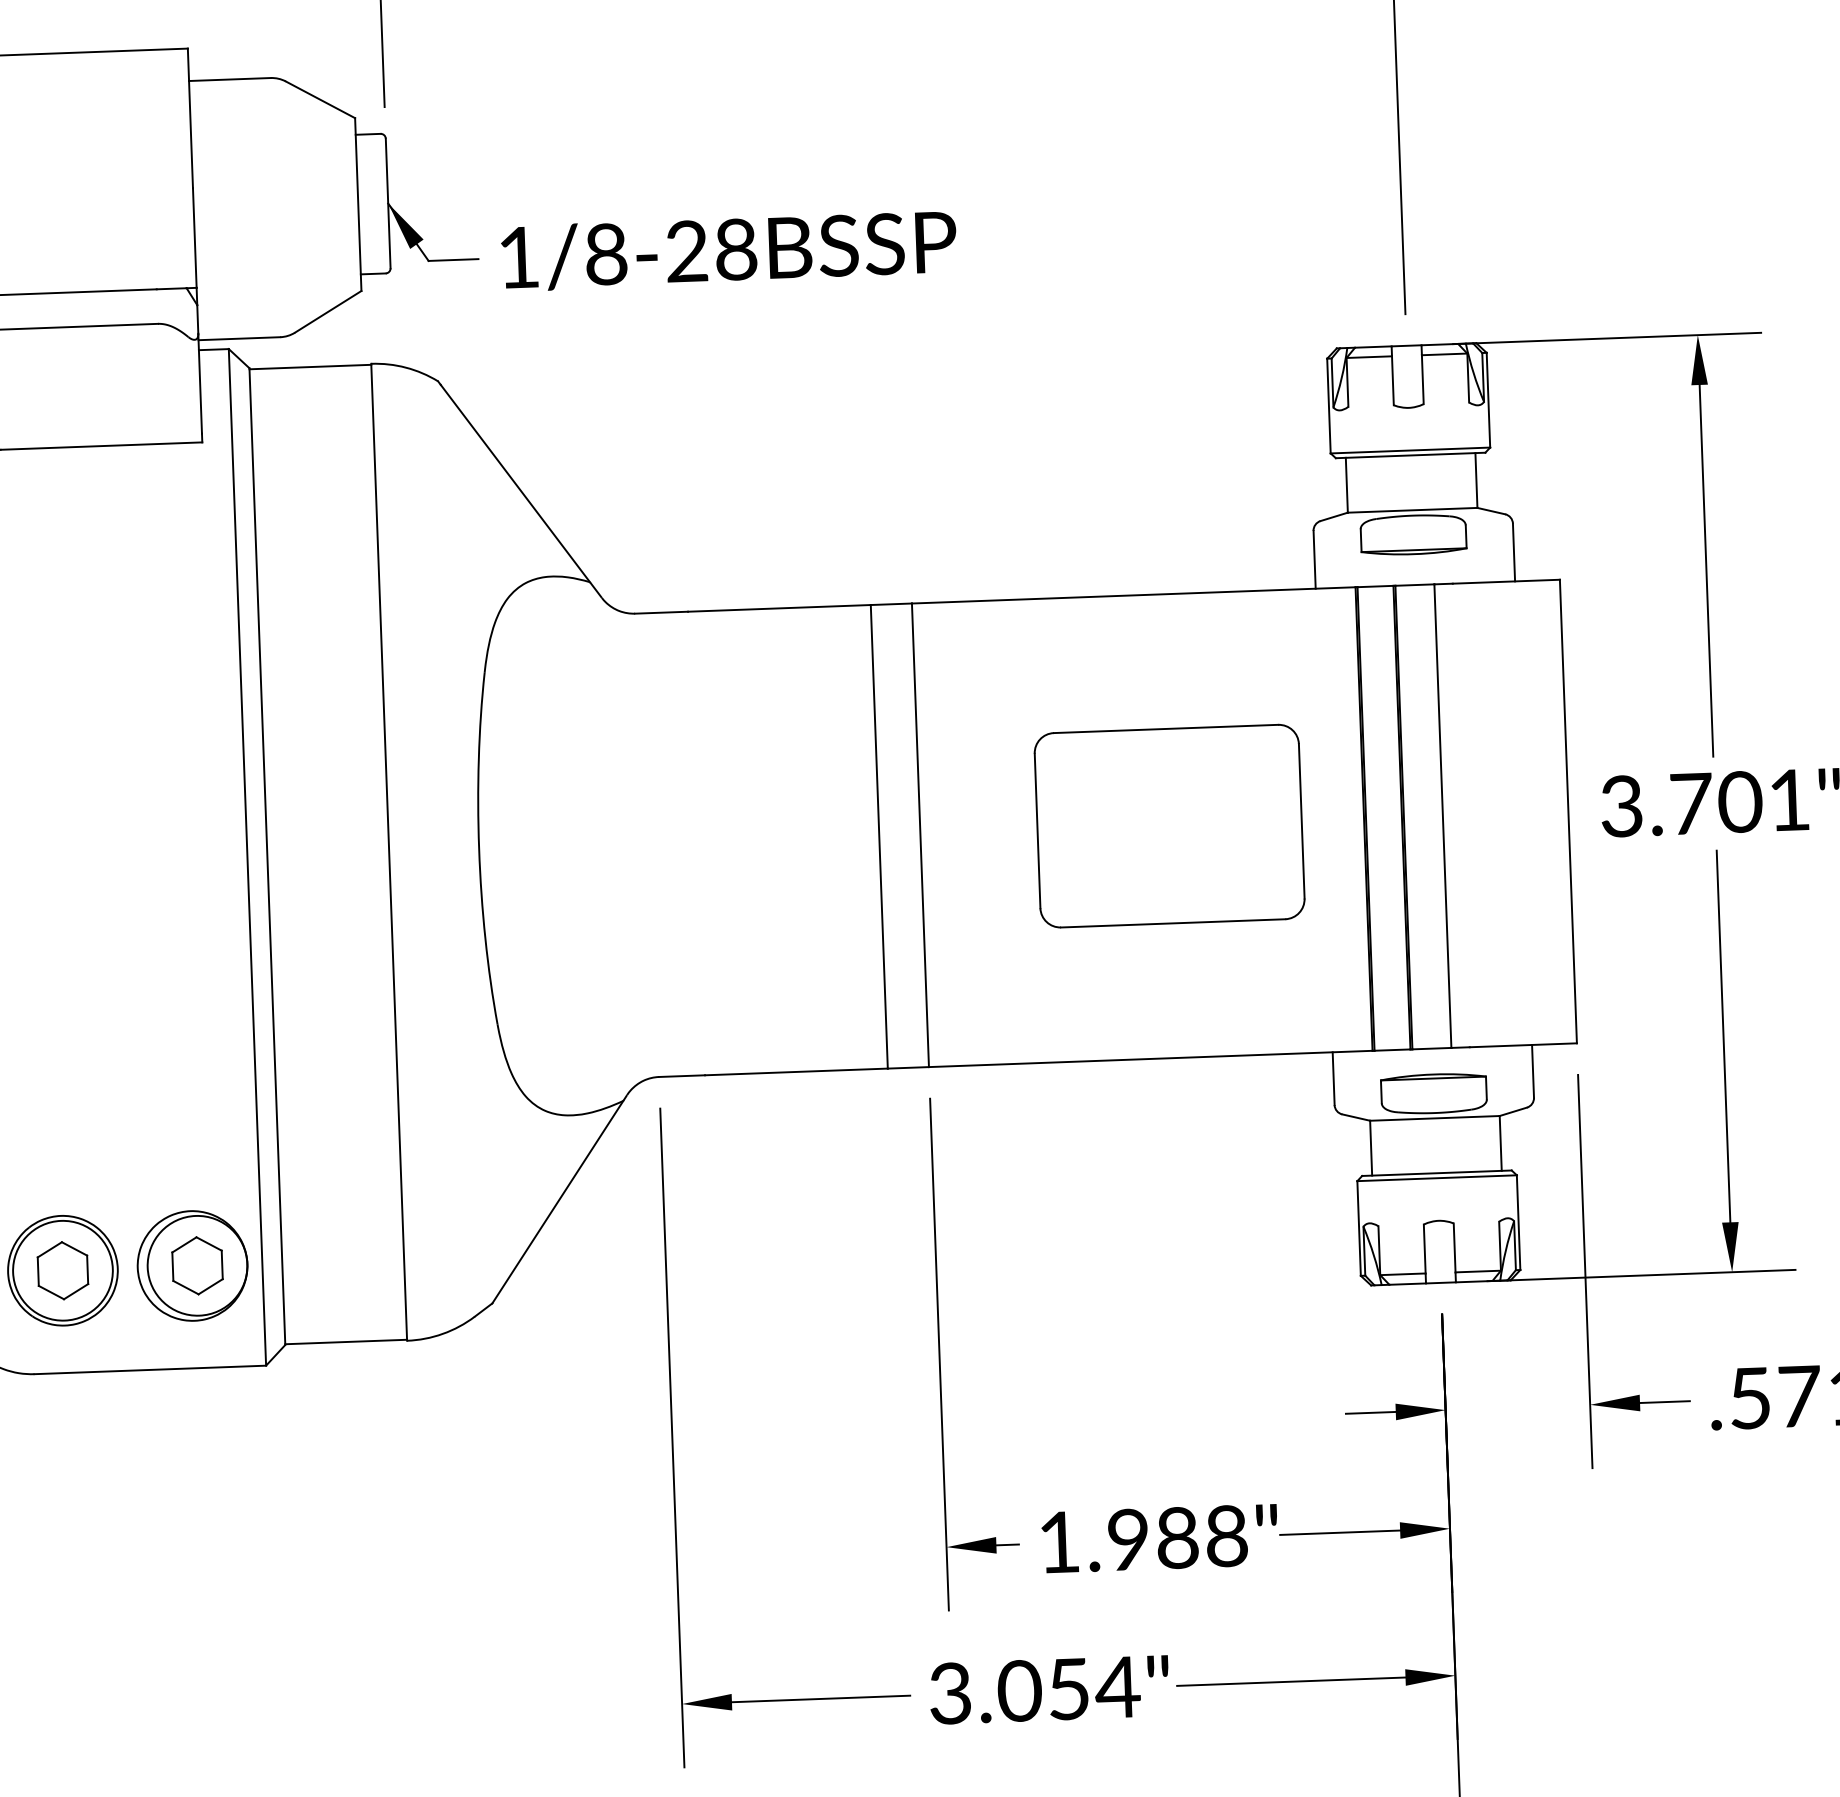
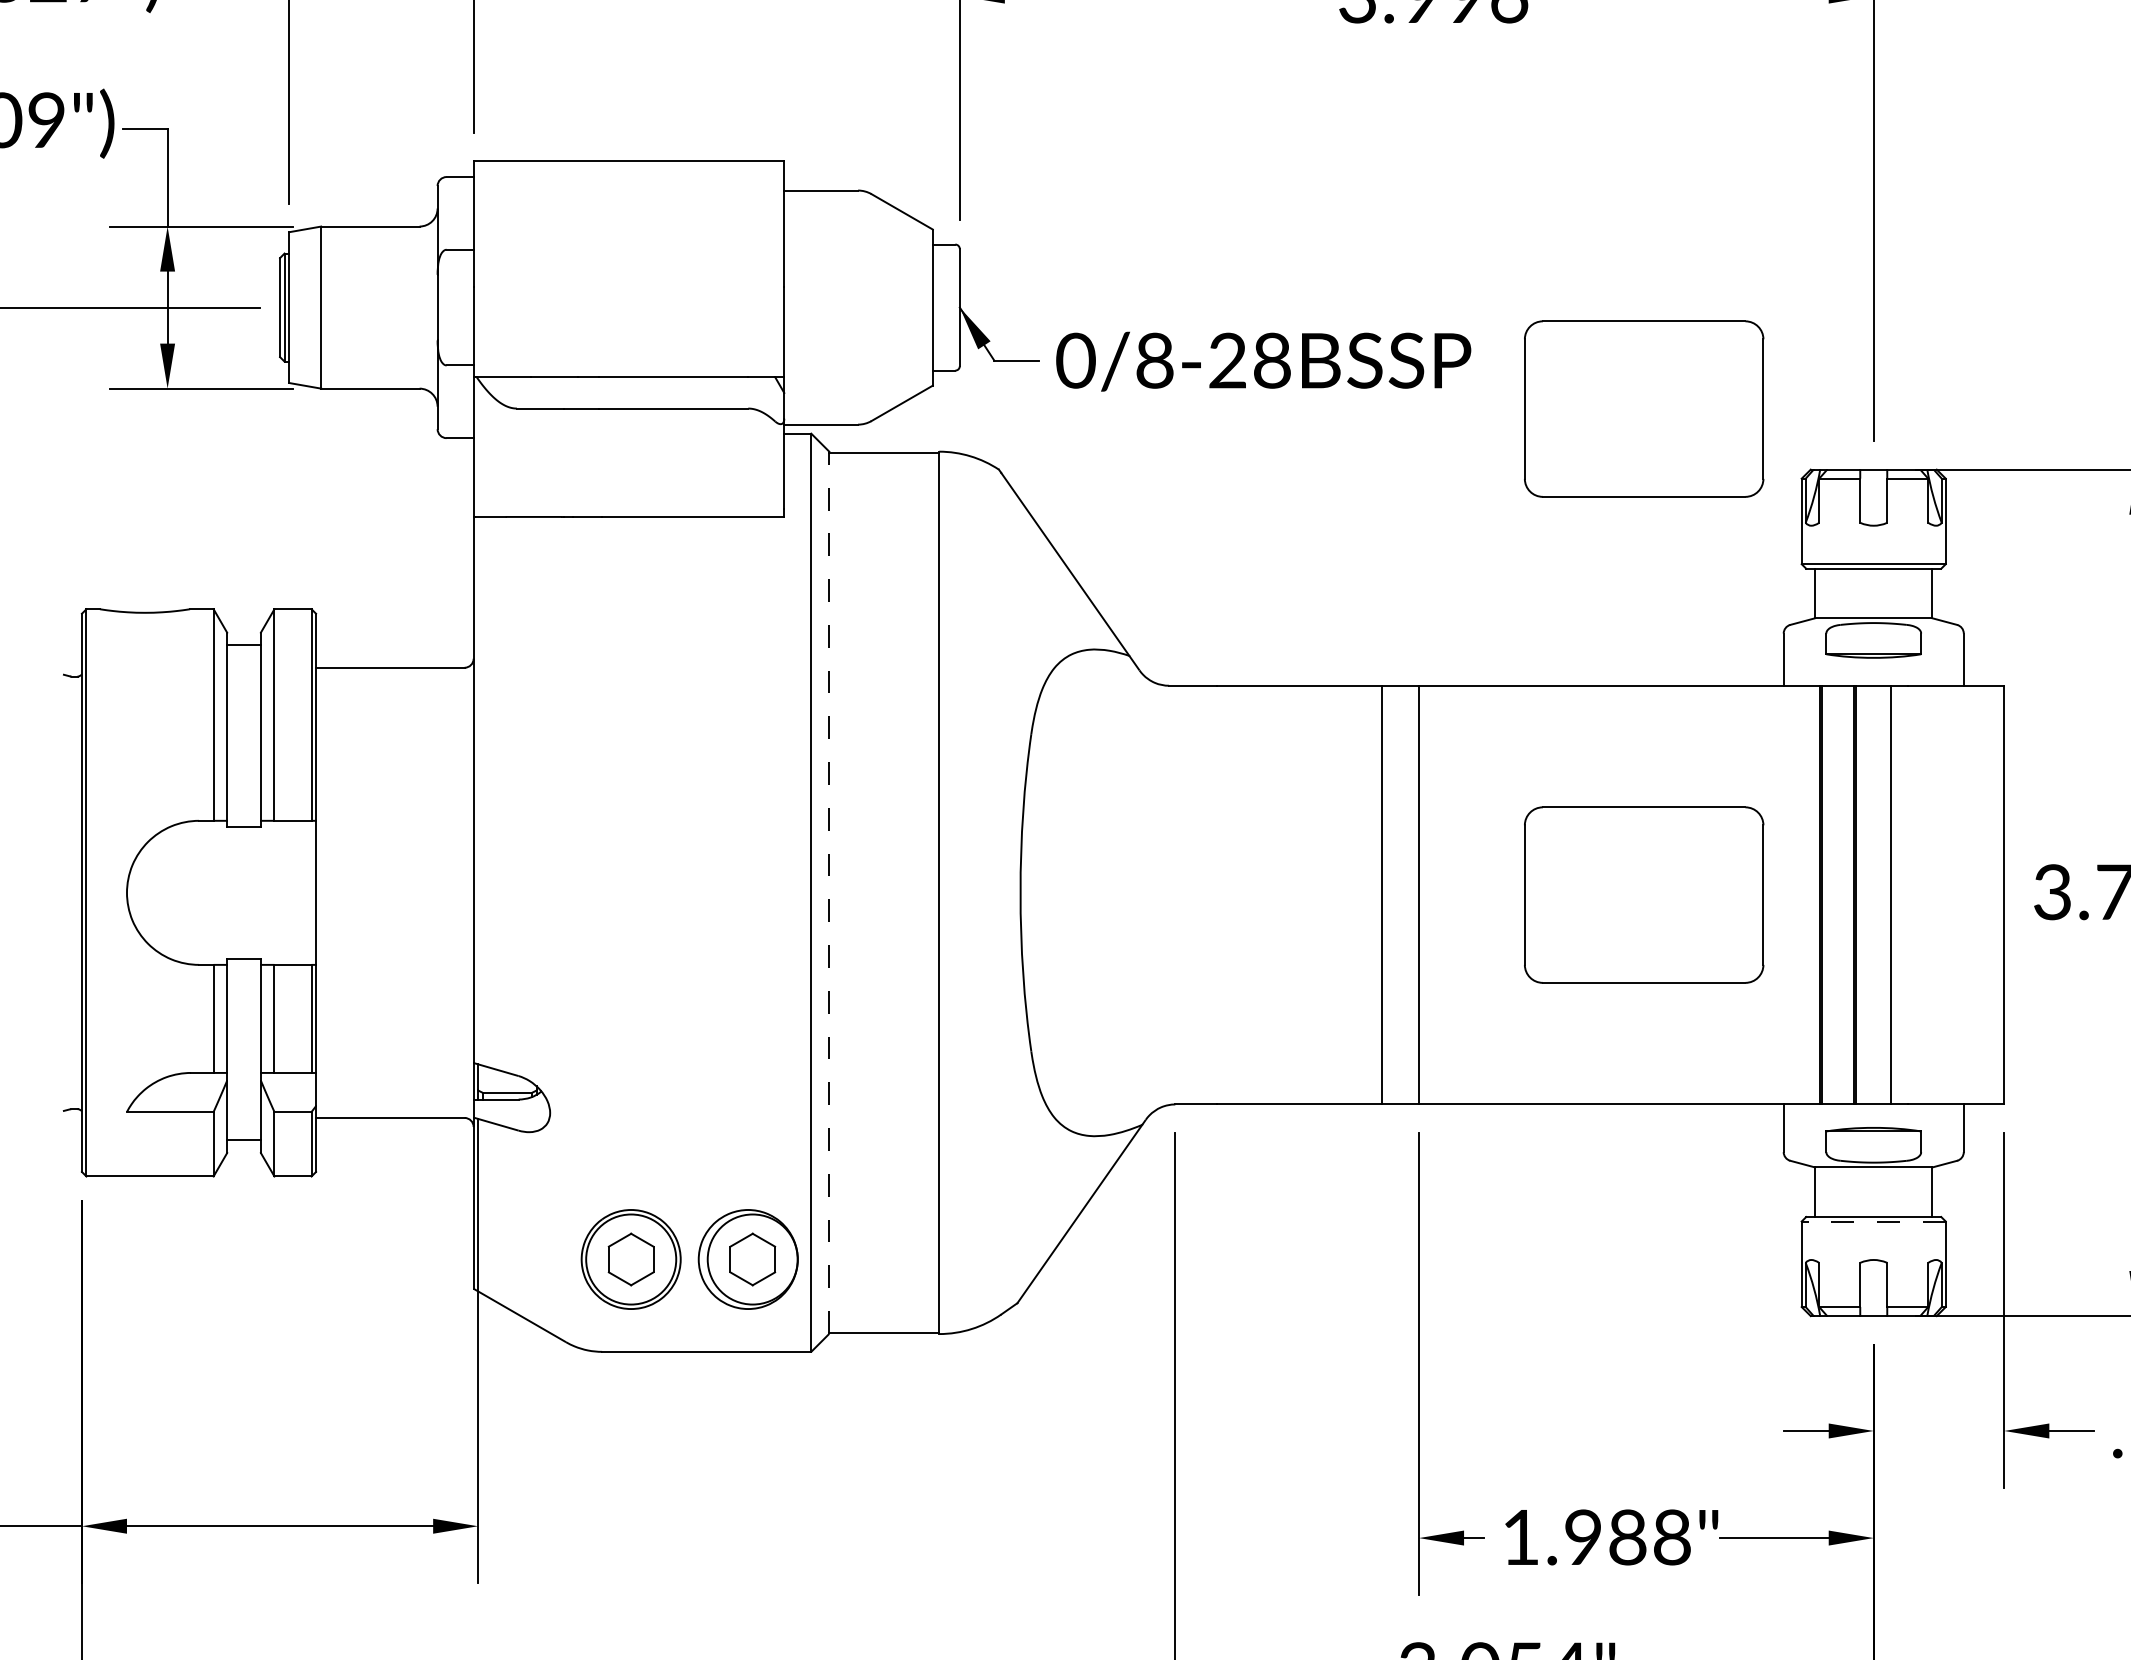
text: (518, 257) -> (1075, 360), 1/8-28 -> 0/8-28
part: (1150, 287) -> (1644, 408), added
line: (267, 856) -> (829, 892), solid -> dashed
line: (1436, 1178) -> (1873, 1221), solid -> dashed

